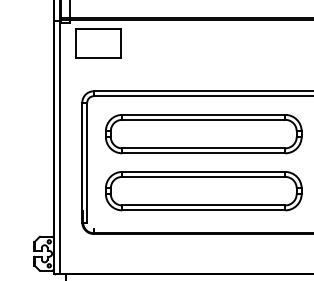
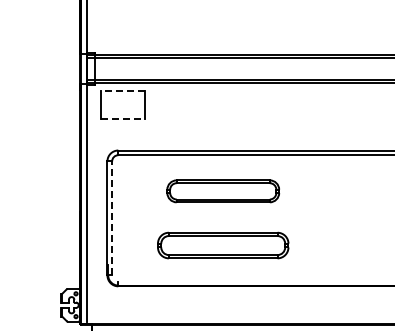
line: (98, 29) -> (122, 91), solid -> dashed
line: (98, 57) -> (122, 118), solid -> dashed
part: (204, 134) -> (223, 191), size x0.6
line: (87, 161) -> (112, 217), solid -> dashed
part: (204, 191) -> (223, 245), size x0.7

